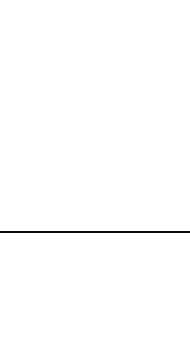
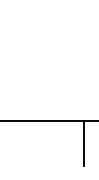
line: (162, 273) -> (84, 142), added

